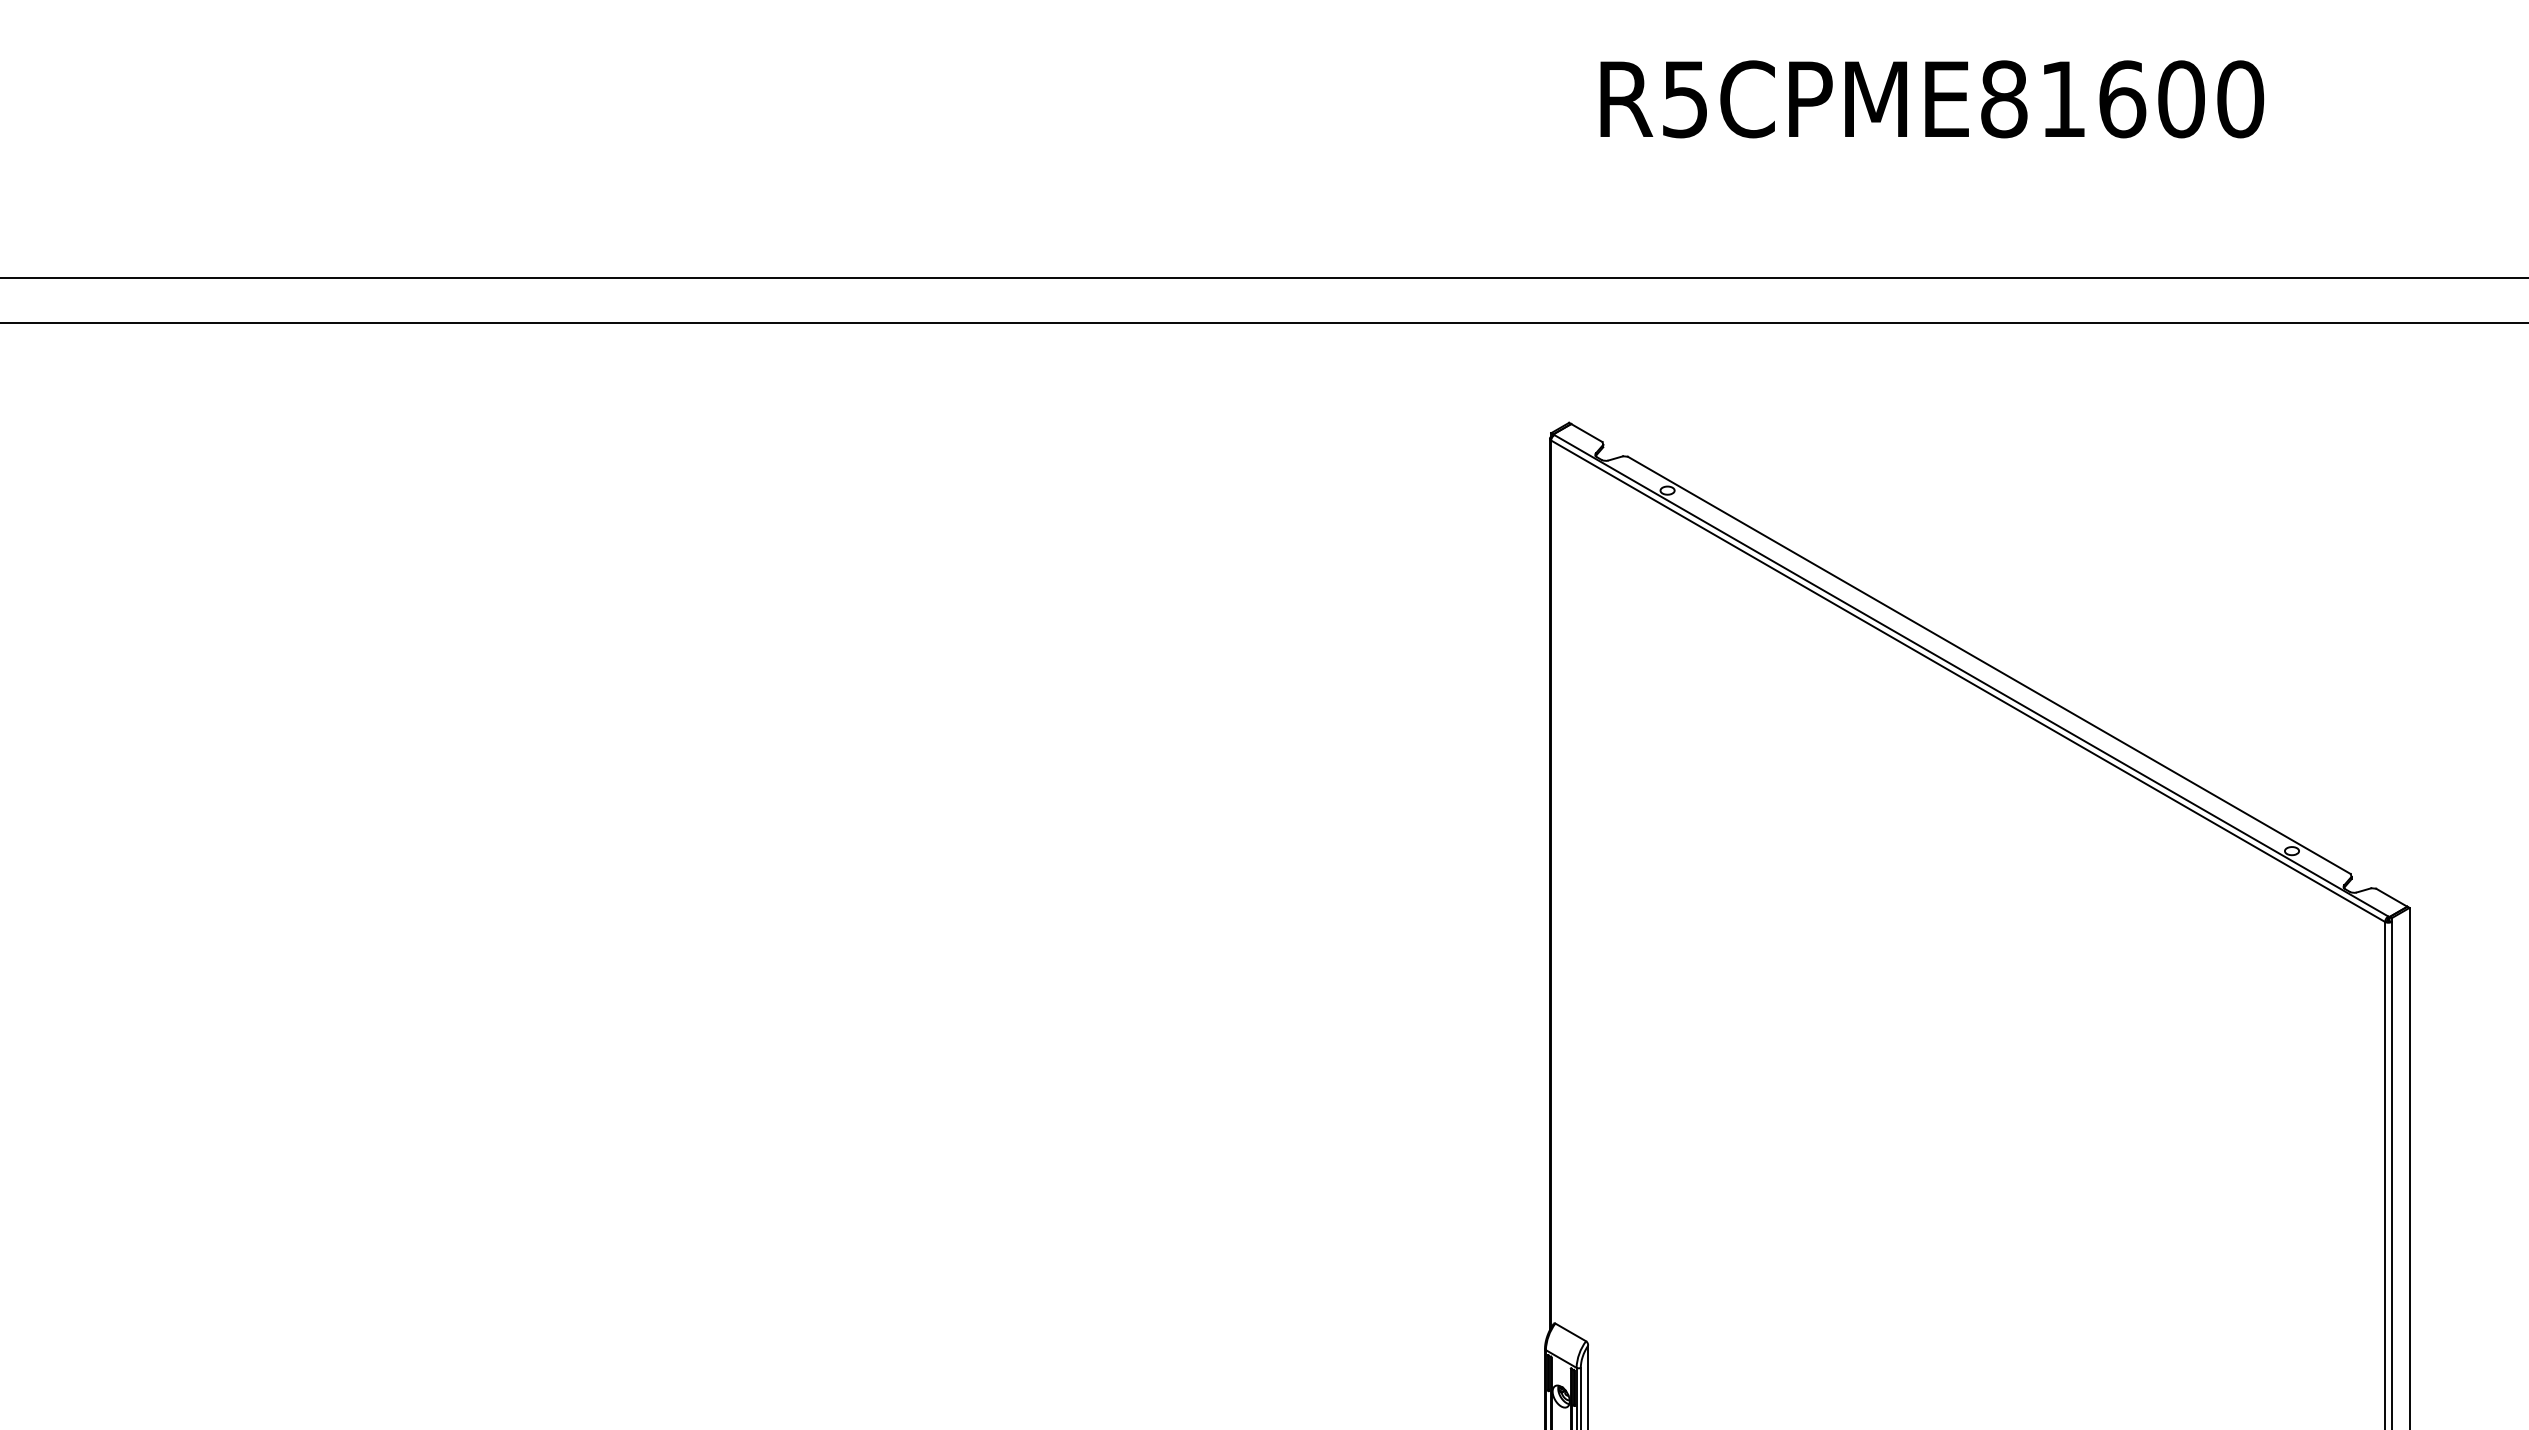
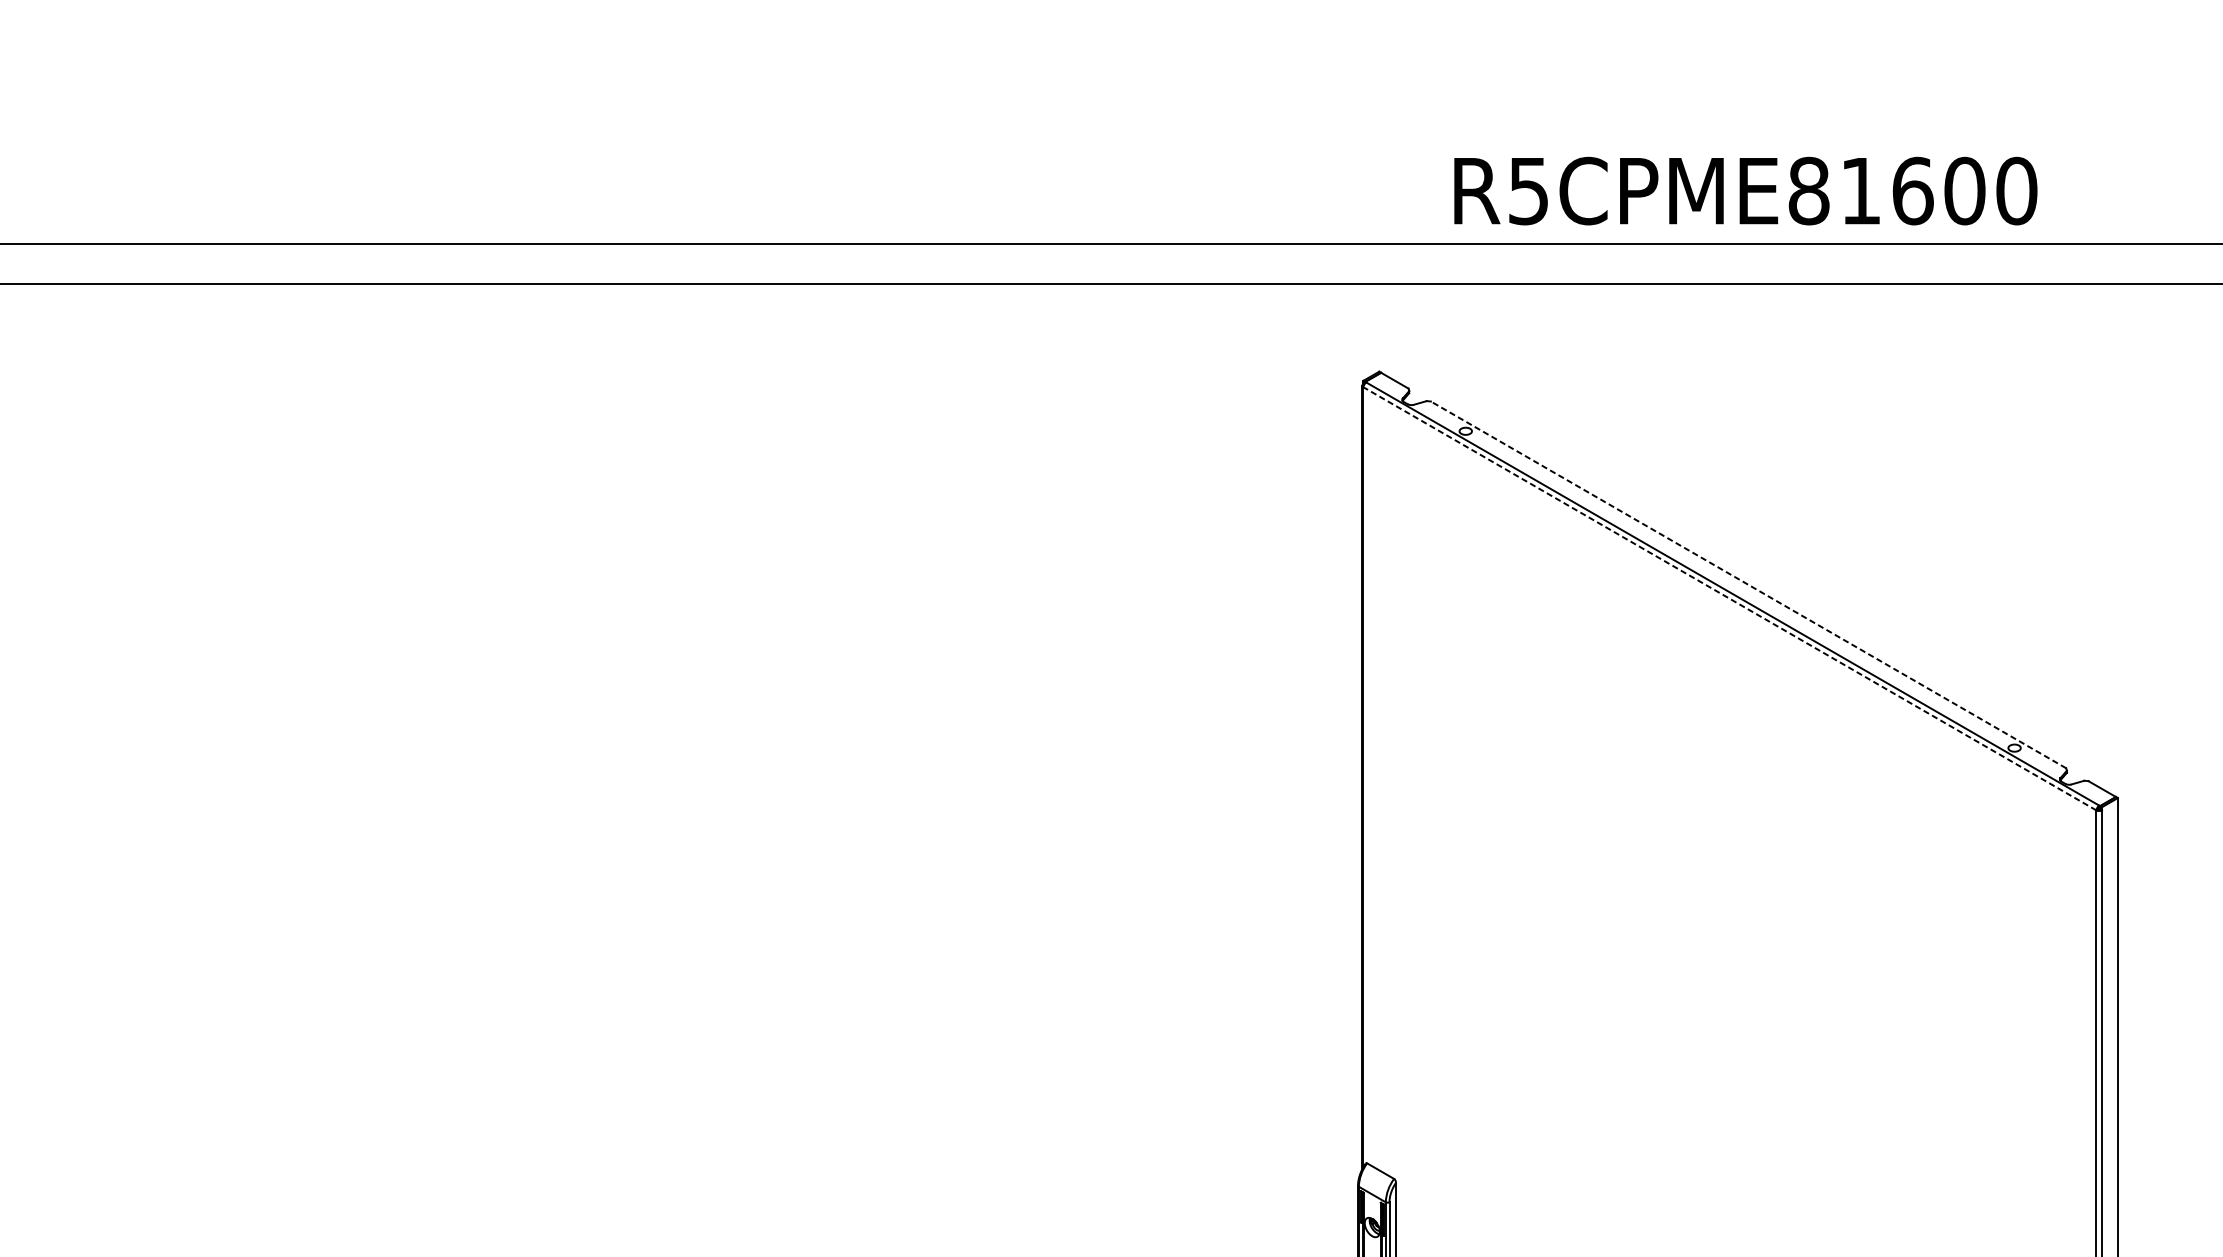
text: (1932, 99) -> (1746, 191), moved
line: (1988, 665) -> (1747, 584), solid -> dashed
line: (1967, 681) -> (1729, 599), solid -> dashed

